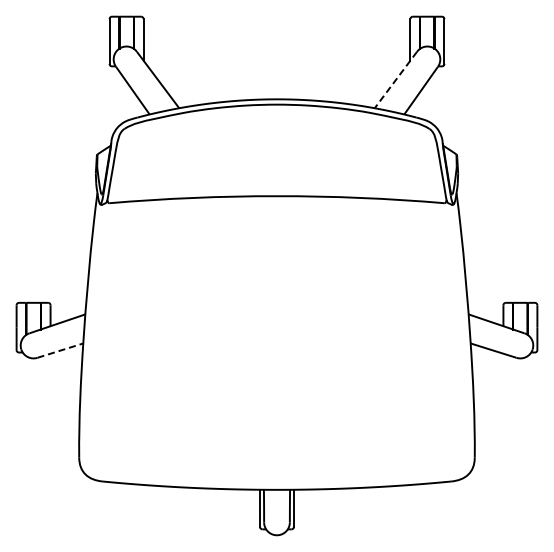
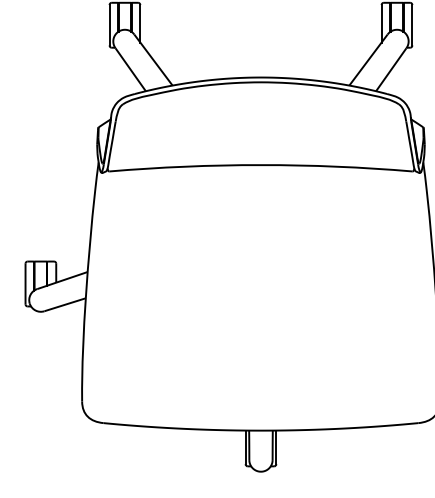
line: (395, 80) -> (368, 60), dashed -> solid
line: (60, 350) -> (65, 304), dashed -> solid

